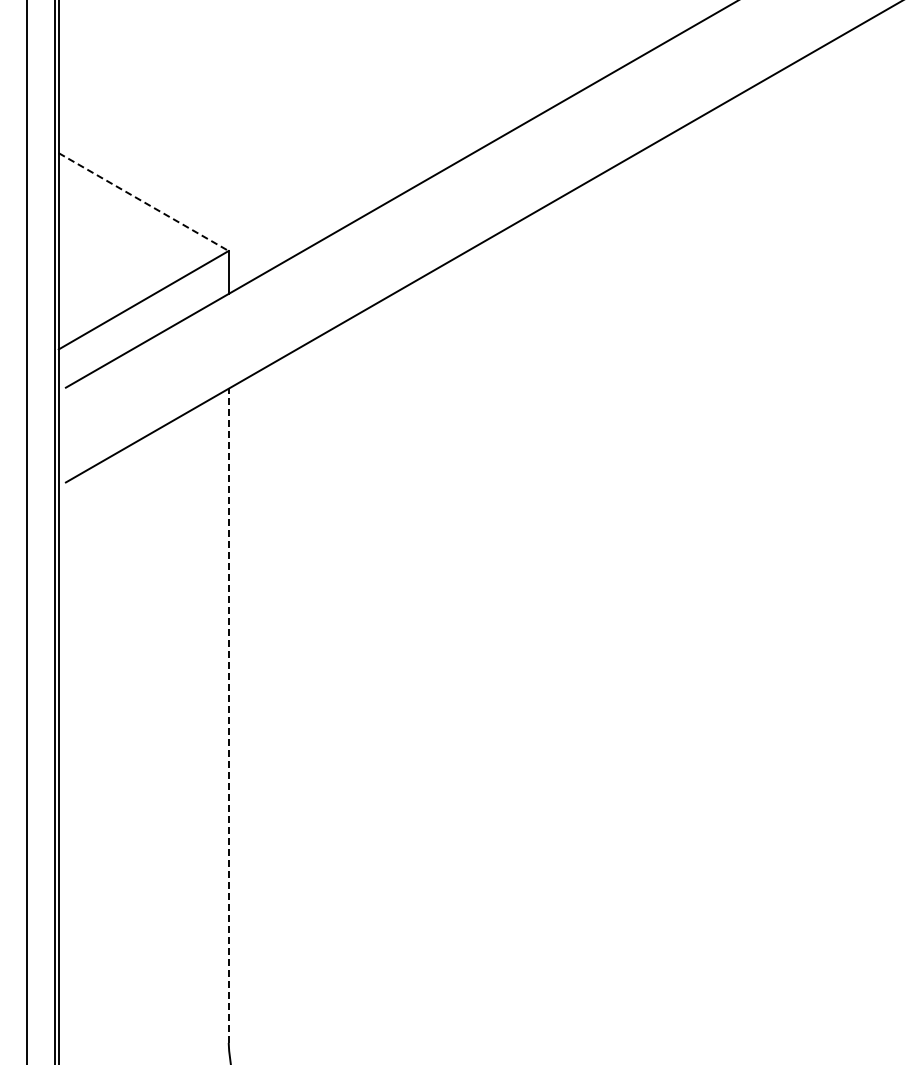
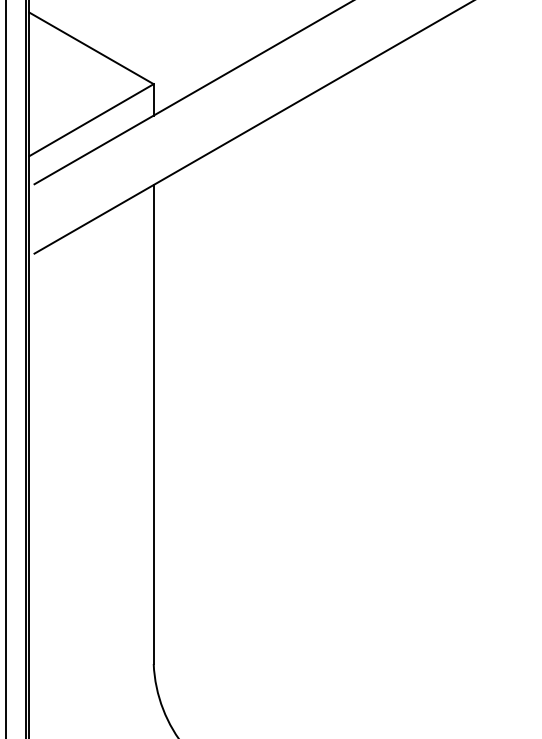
line: (144, 202) -> (92, 48), dashed -> solid
line: (228, 715) -> (153, 424), dashed -> solid

